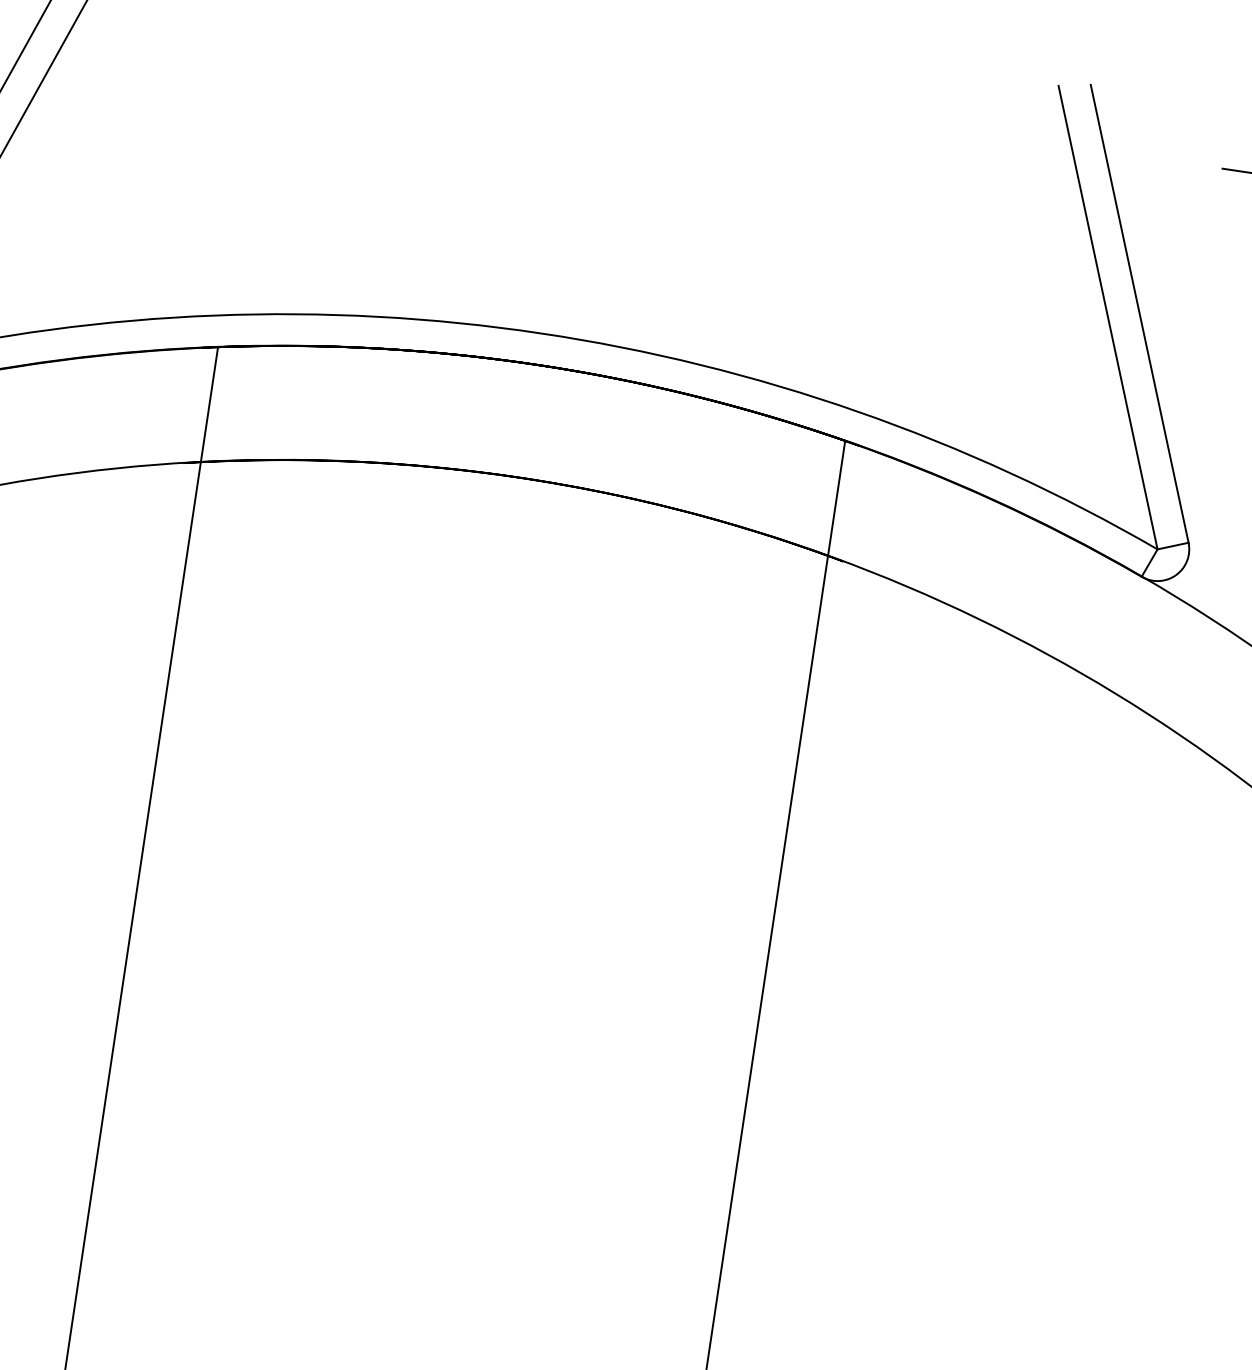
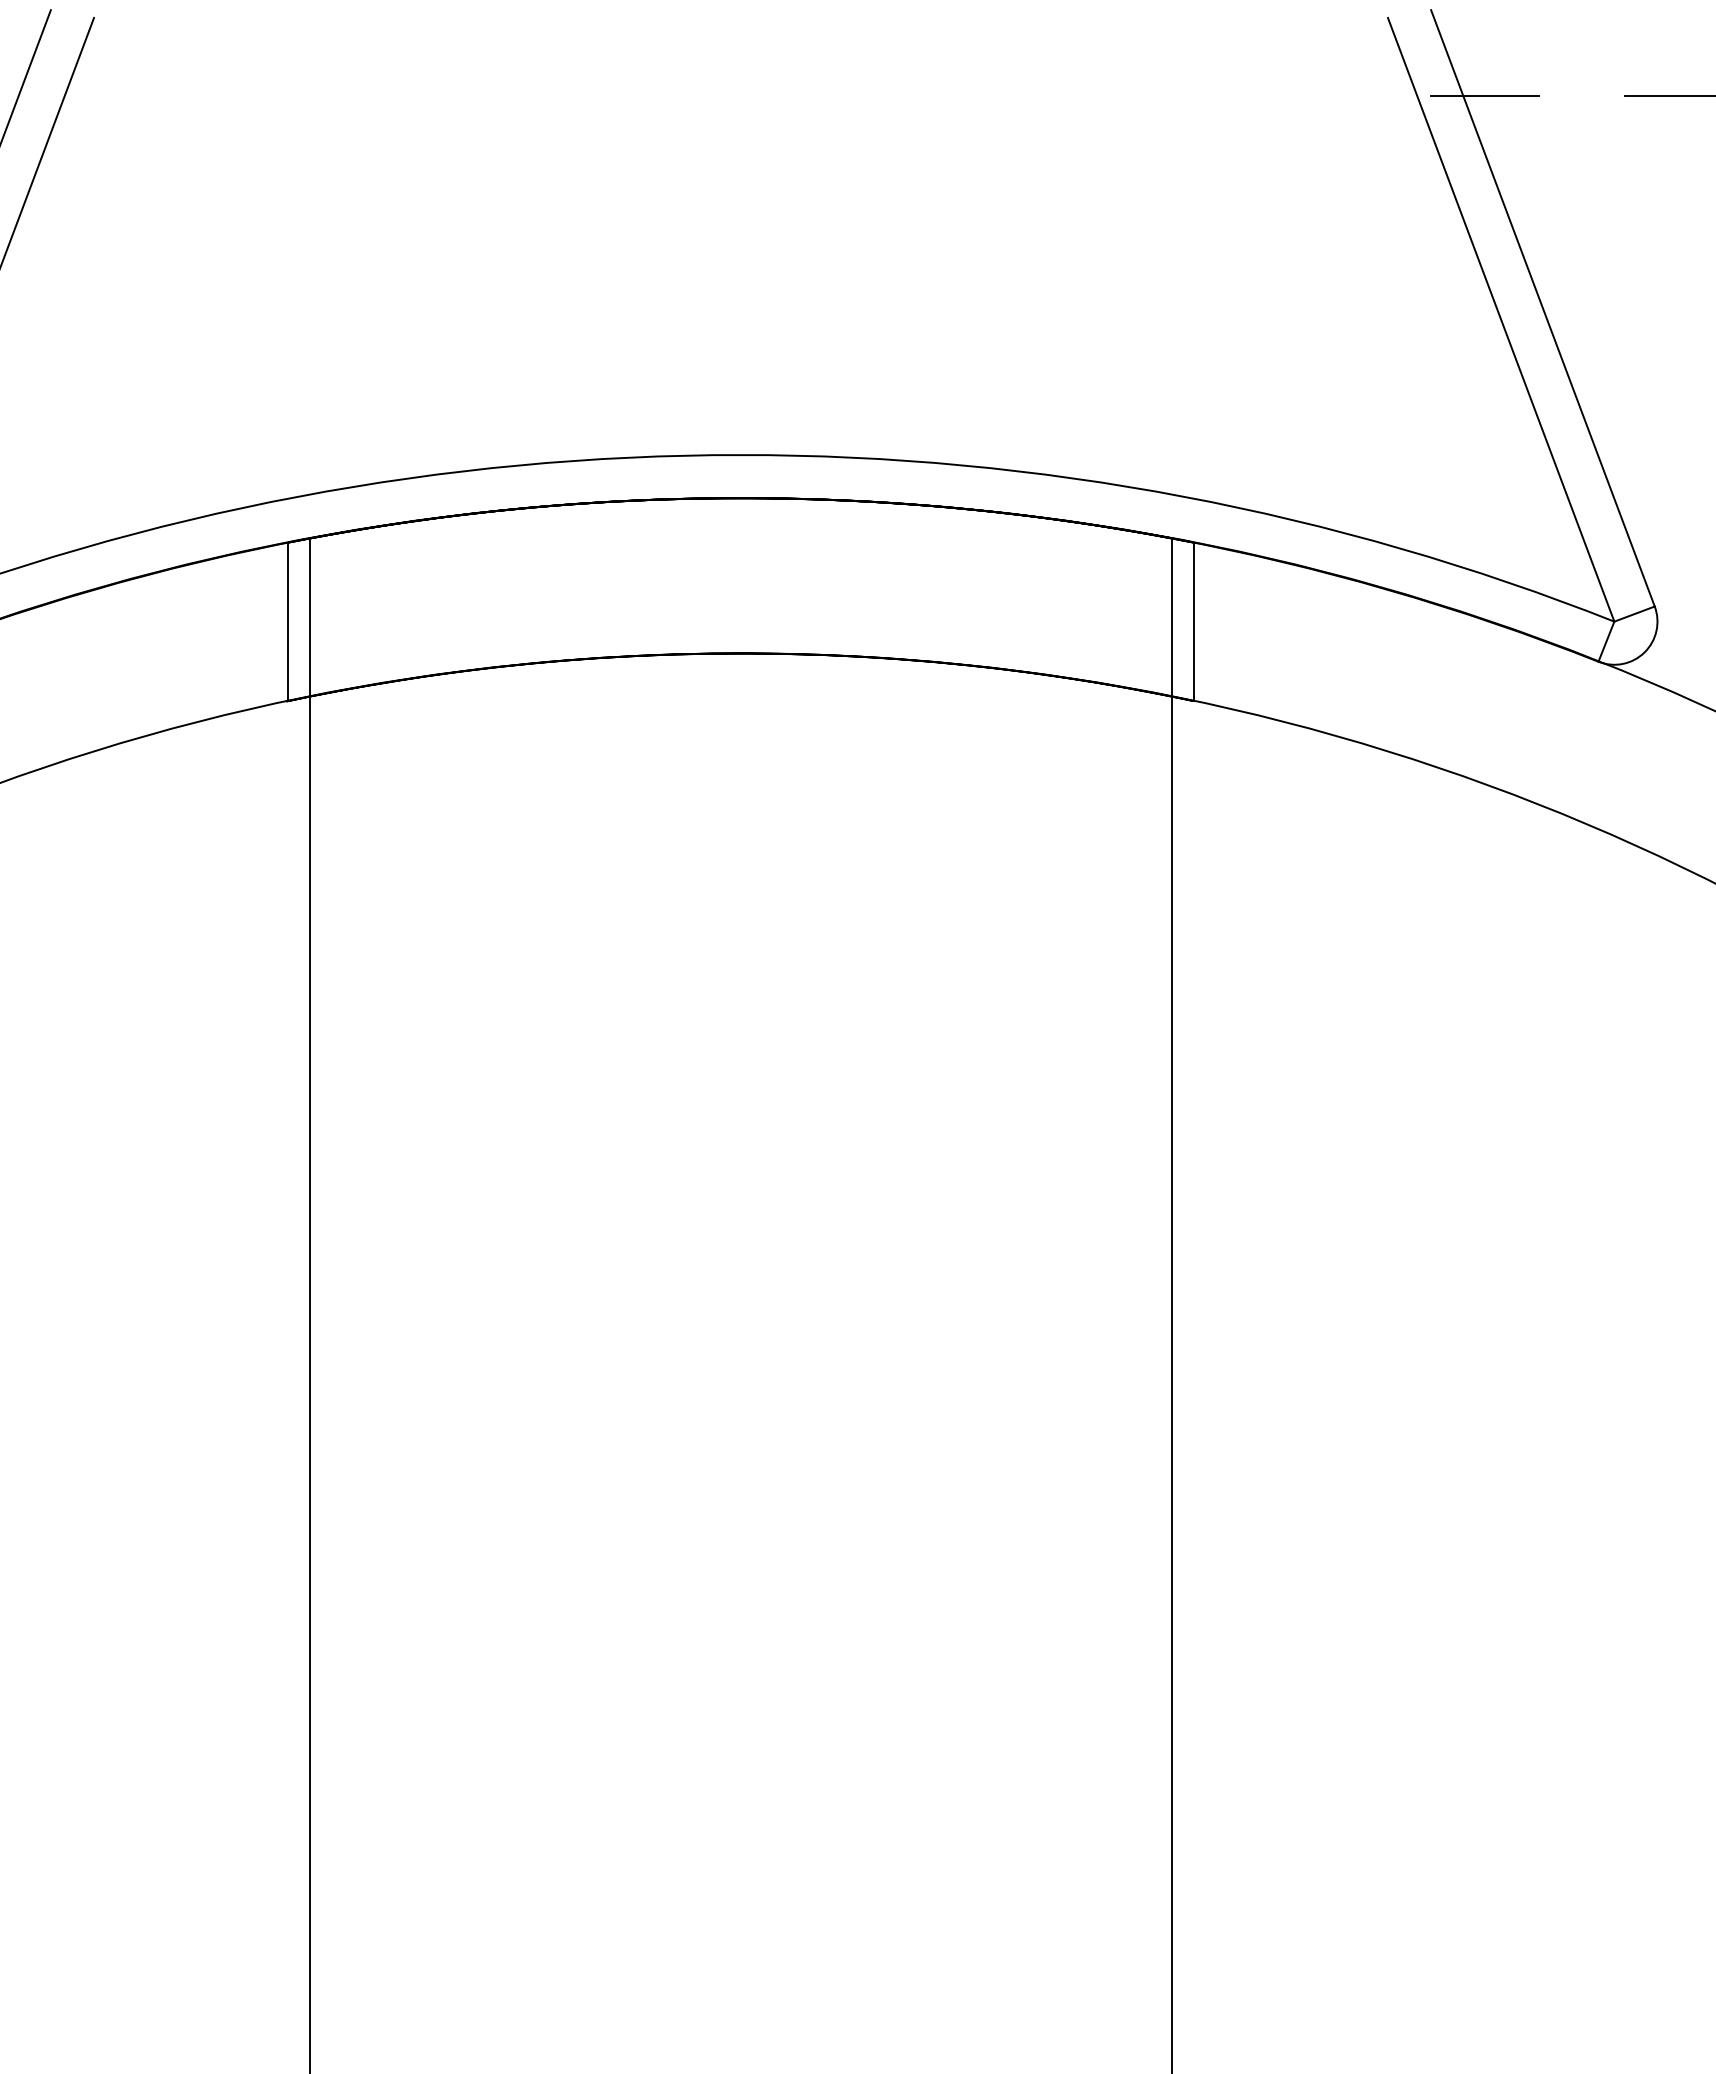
line: (1120, 153) -> (1484, 96), added
line: (193, 404) -> (288, 620), added
line: (851, 503) -> (1193, 621), added

